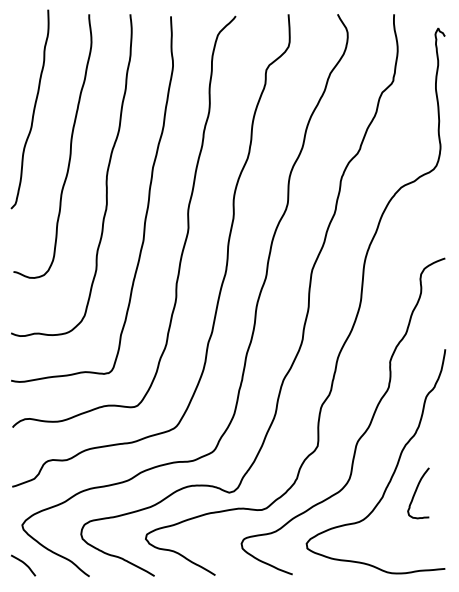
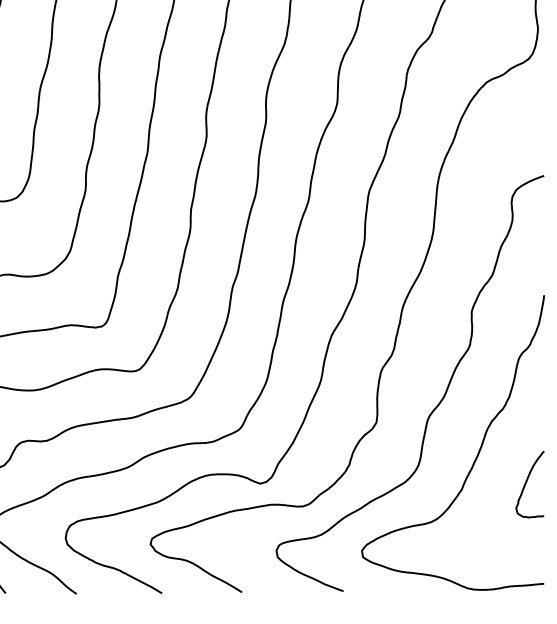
curve: (416, 492) -> (527, 483), moved

